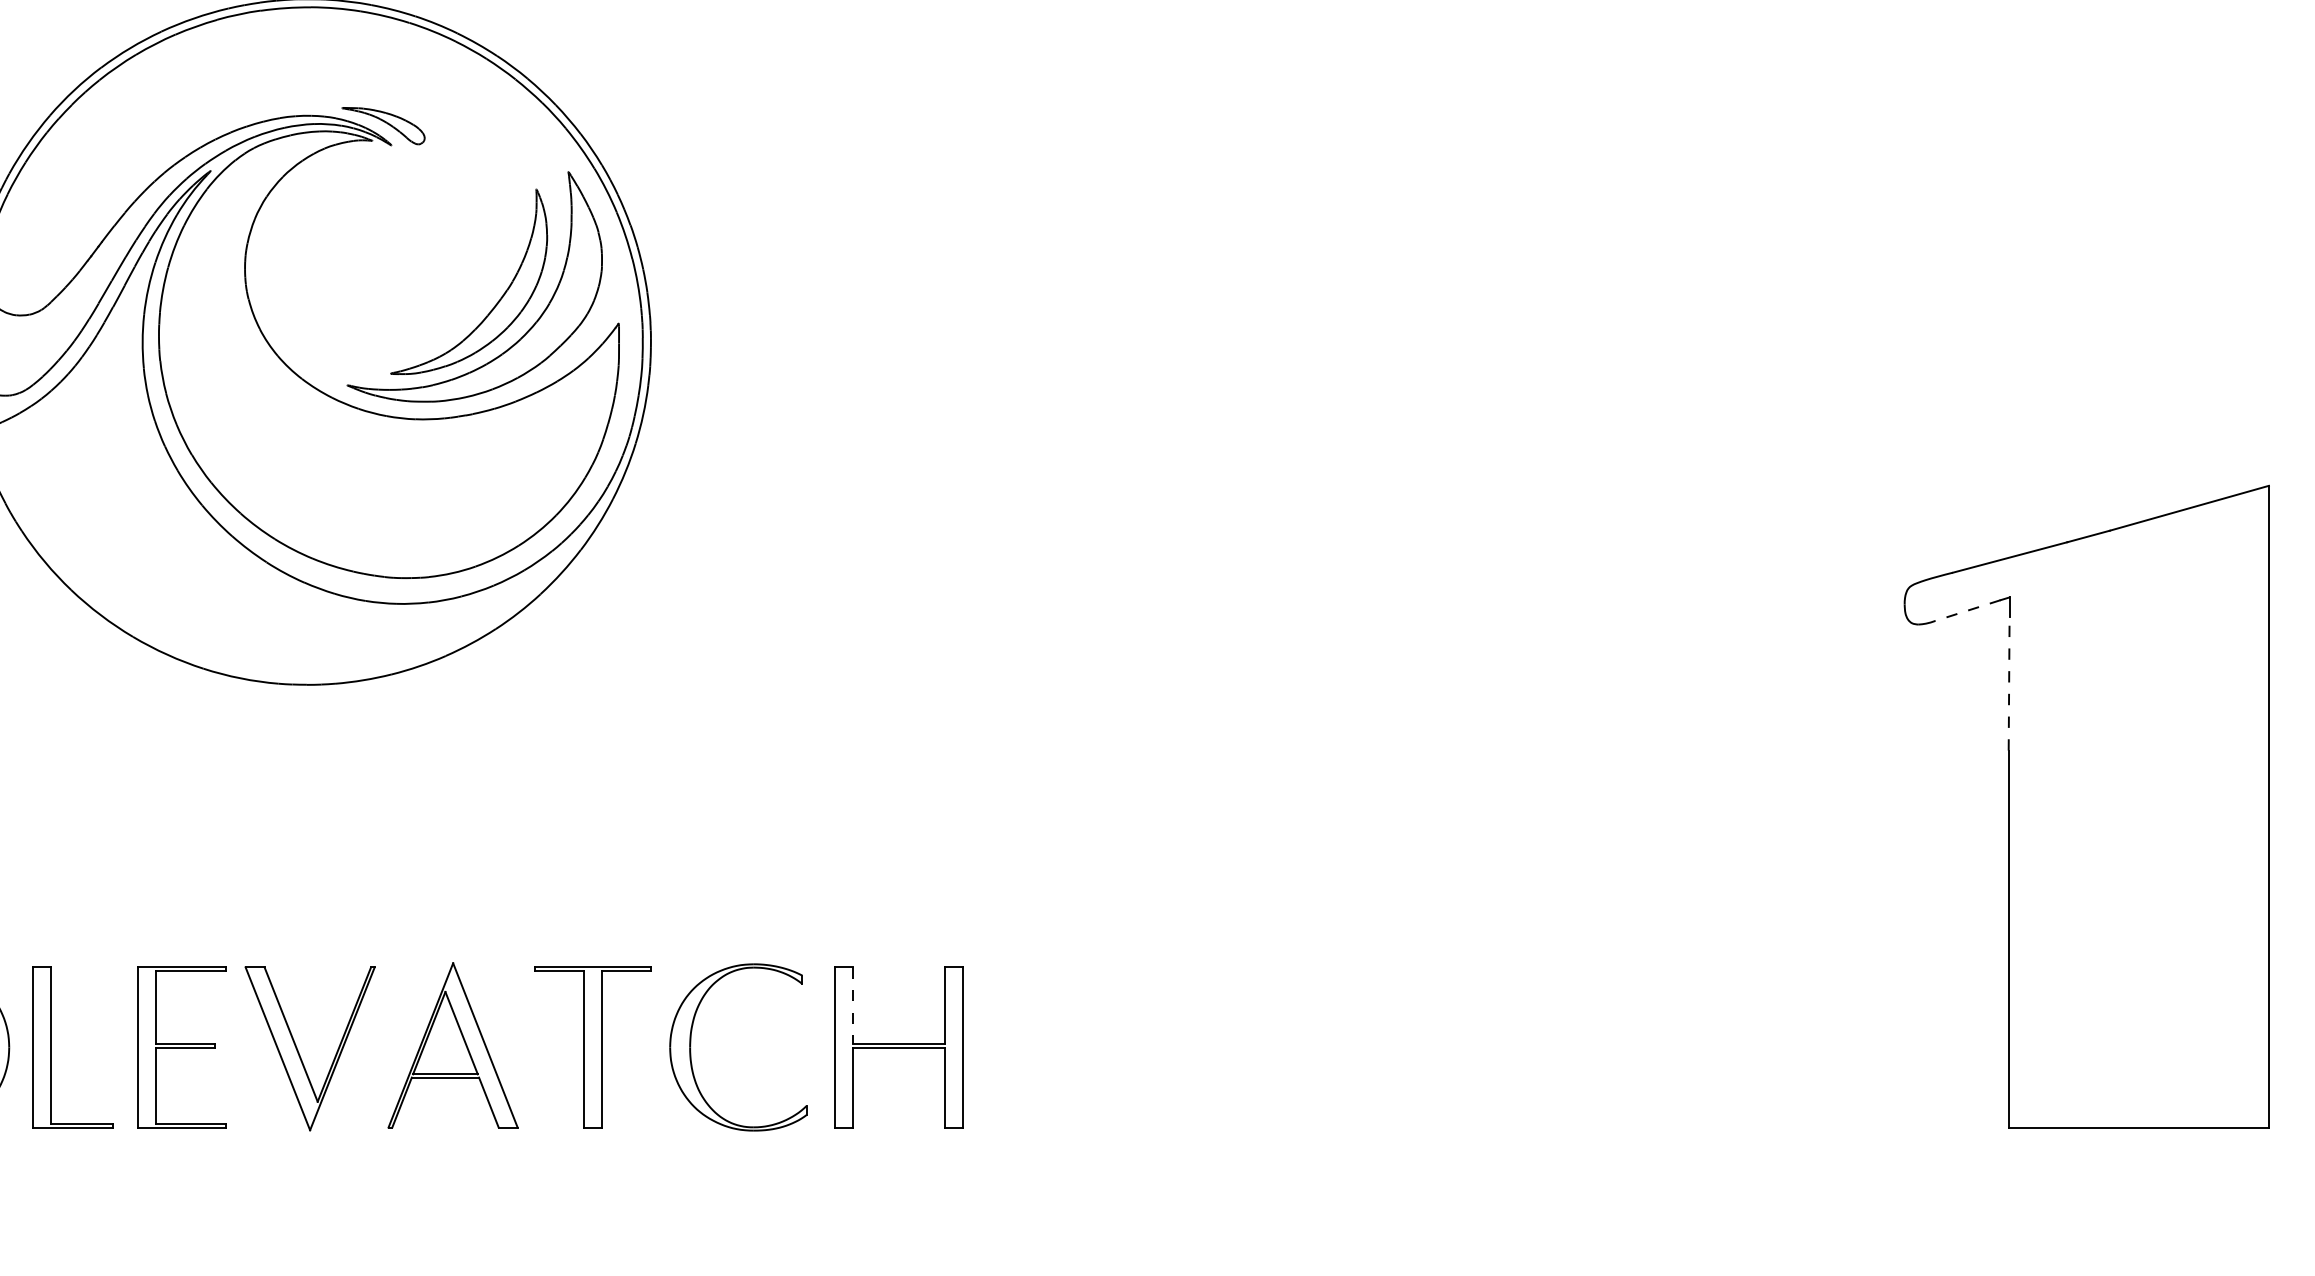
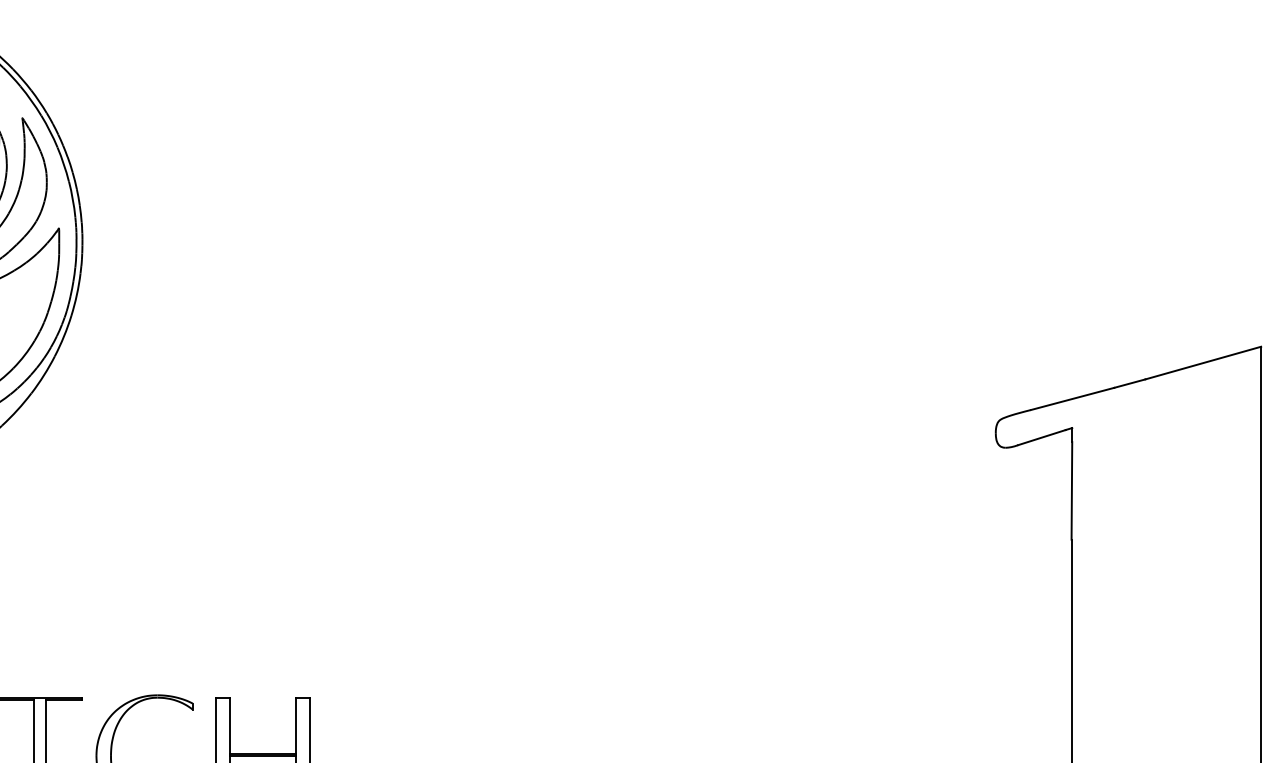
line: (1967, 610) -> (1041, 437), dashed -> solid
line: (2009, 683) -> (1072, 490), dashed -> solid
line: (852, 1006) -> (229, 726), dashed -> solid

